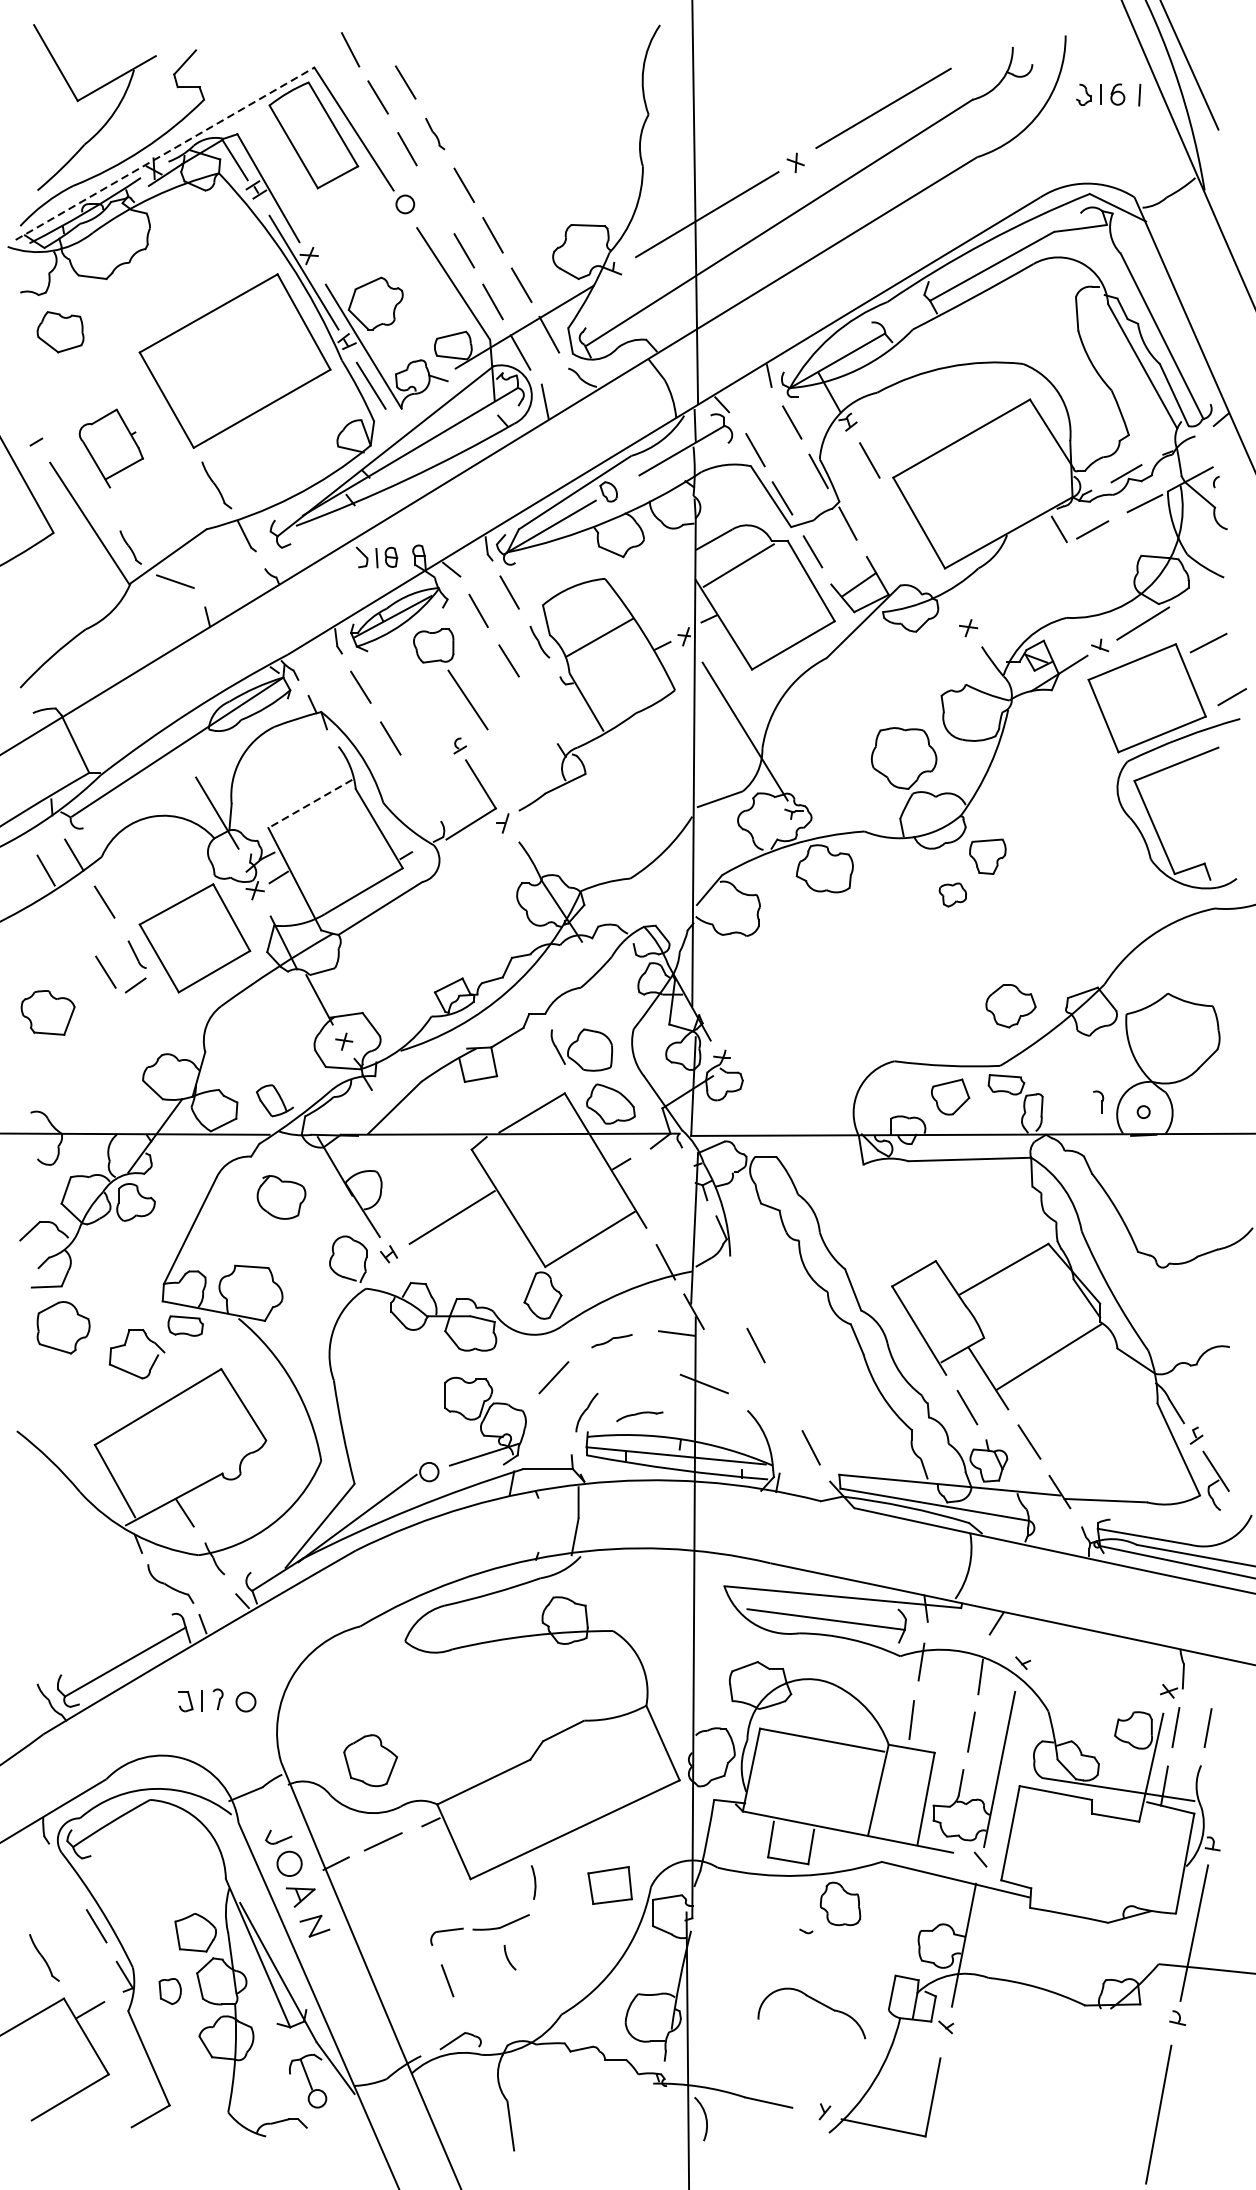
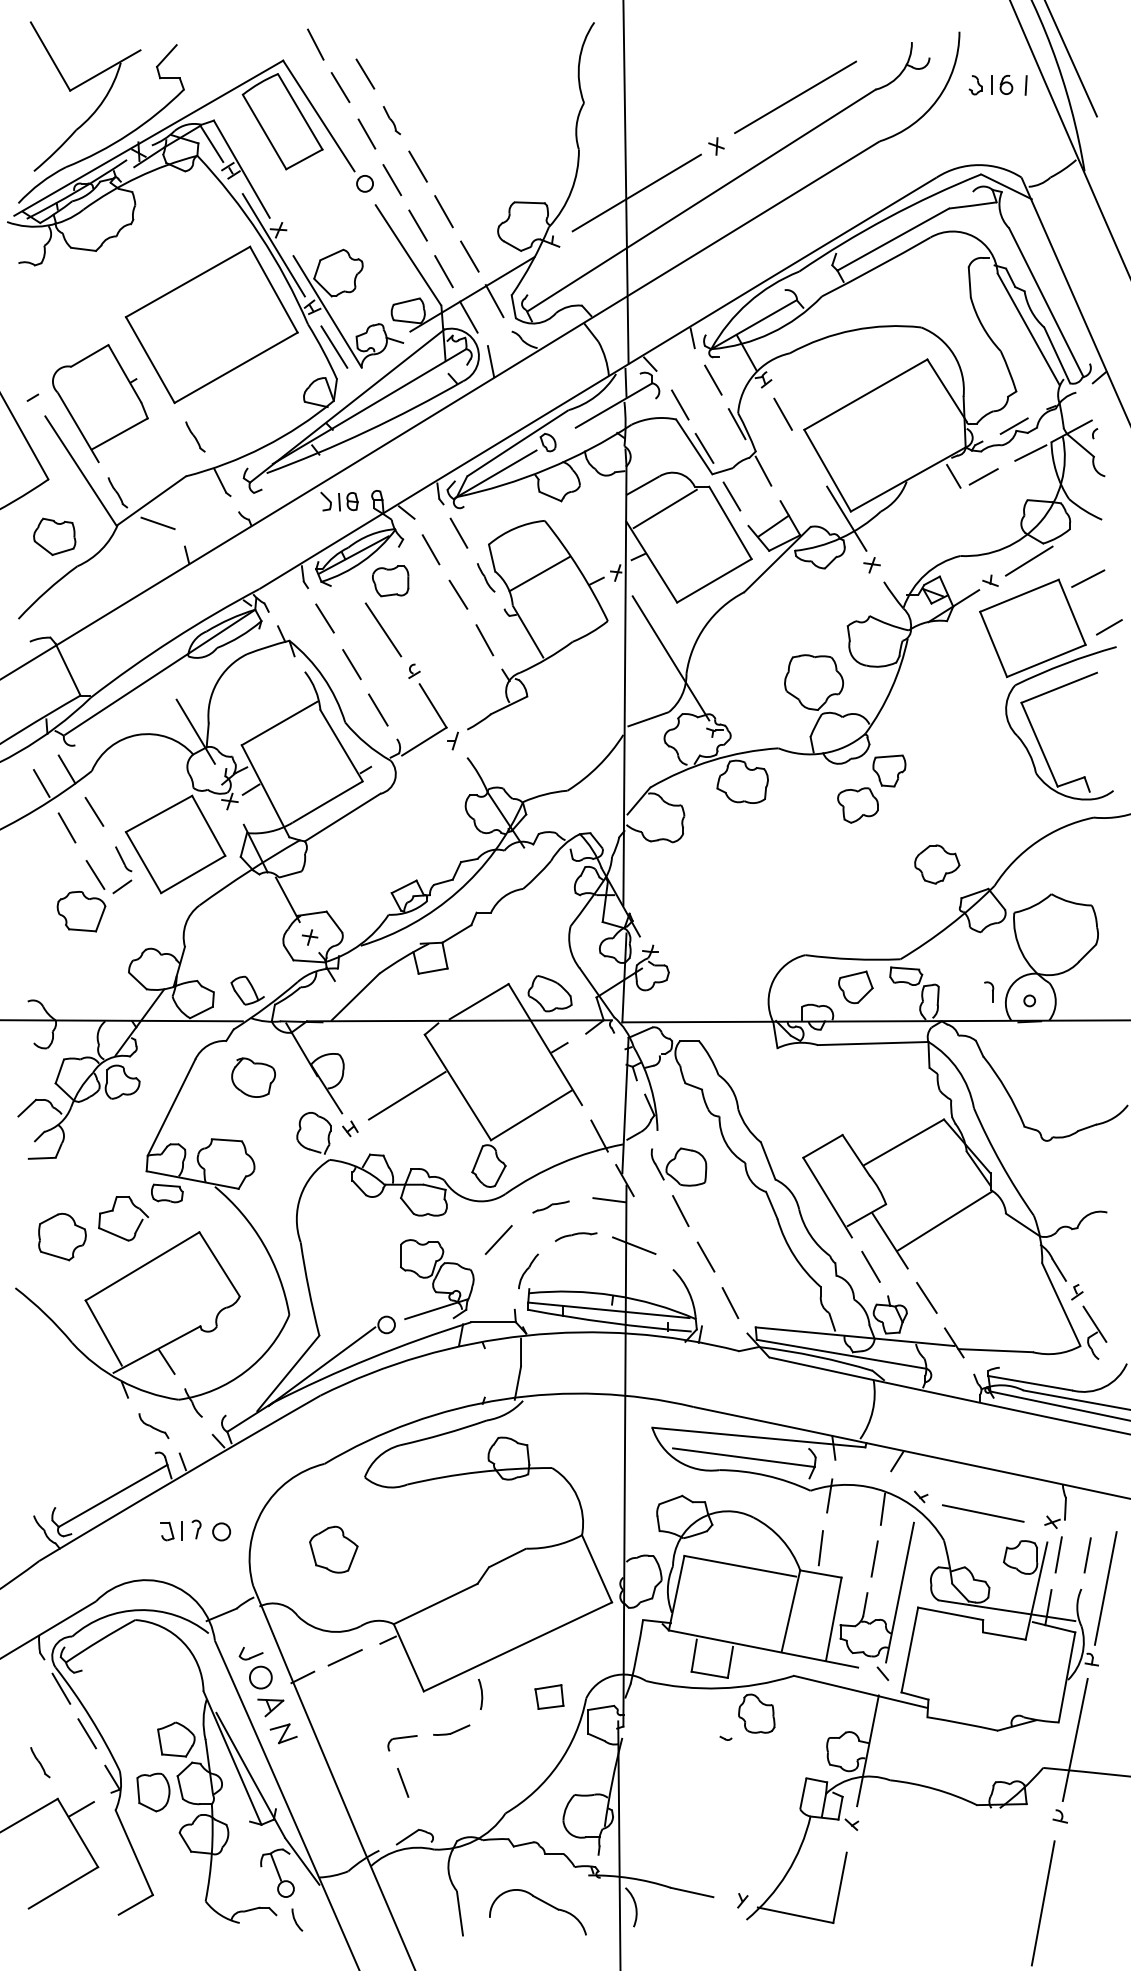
line: (165, 152) -> (149, 137), dashed -> solid
line: (435, 200) -> (392, 180), added
part: (60, 331) -> (54, 536), moved
part: (111, 448) -> (100, 403), size x1.67
part: (216, 485) -> (195, 436), size x0.71
line: (940, 576) -> (846, 518), added
line: (468, 699) -> (383, 629), moved
line: (538, 711) -> (484, 640), added
line: (420, 788) -> (378, 709), added
line: (310, 803) -> (279, 723), dashed -> solid
part: (952, 895) -> (857, 805), size x1.67
line: (73, 919) -> (66, 827), added
part: (1011, 1006) -> (937, 864), moved
part: (48, 1012) -> (81, 911), moved
part: (581, 1049) -> (678, 1166), moved
part: (63, 1327) -> (62, 1236), moved
line: (783, 1396) -> (705, 1256), added
part: (639, 1416) -> (575, 1236), moved
part: (170, 1584) -> (153, 1426), size x0.71
line: (1091, 1681) -> (982, 1513), added
part: (370, 1760) -> (333, 1549), moved
line: (1227, 1764) -> (1105, 1588), added
line: (68, 1875) -> (61, 1688), added
part: (610, 1884) -> (549, 1696), size x0.71
part: (501, 1921) -> (451, 1729), size x0.71
arc: (508, 1957) -> (295, 1919), moved
part: (44, 1958) -> (40, 1762), size x0.71
part: (170, 1991) -> (153, 1792), size x1.67
part: (816, 2002) -> (542, 1902), moved

